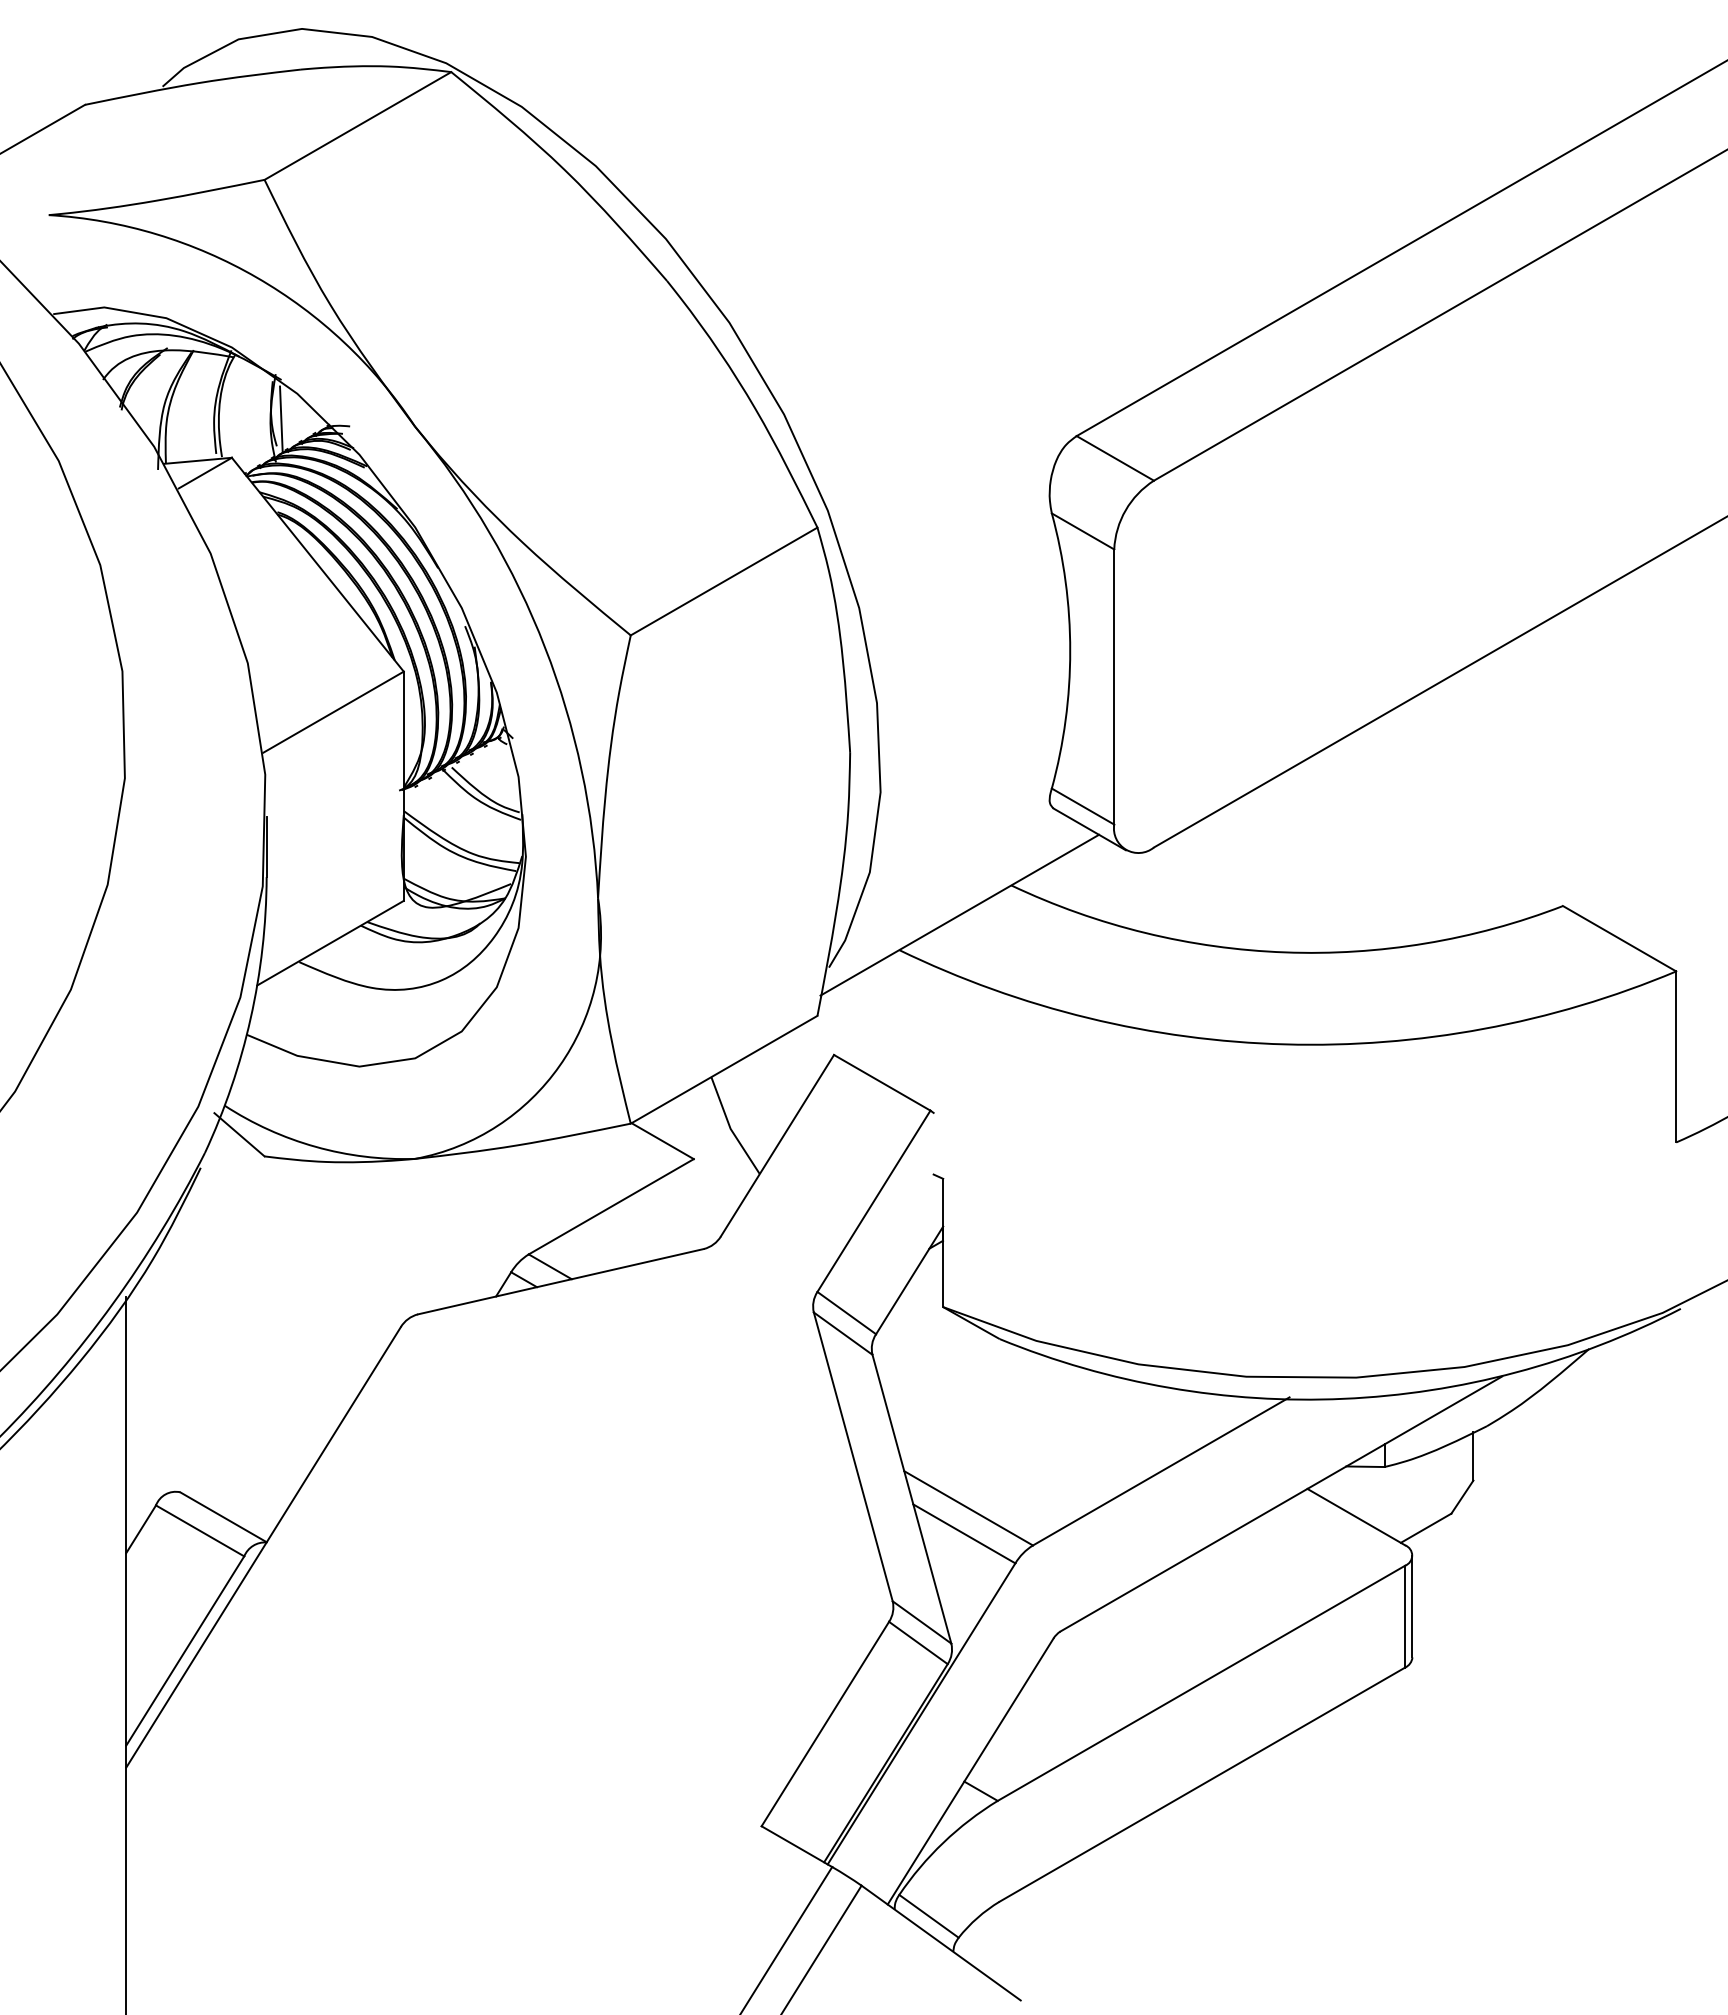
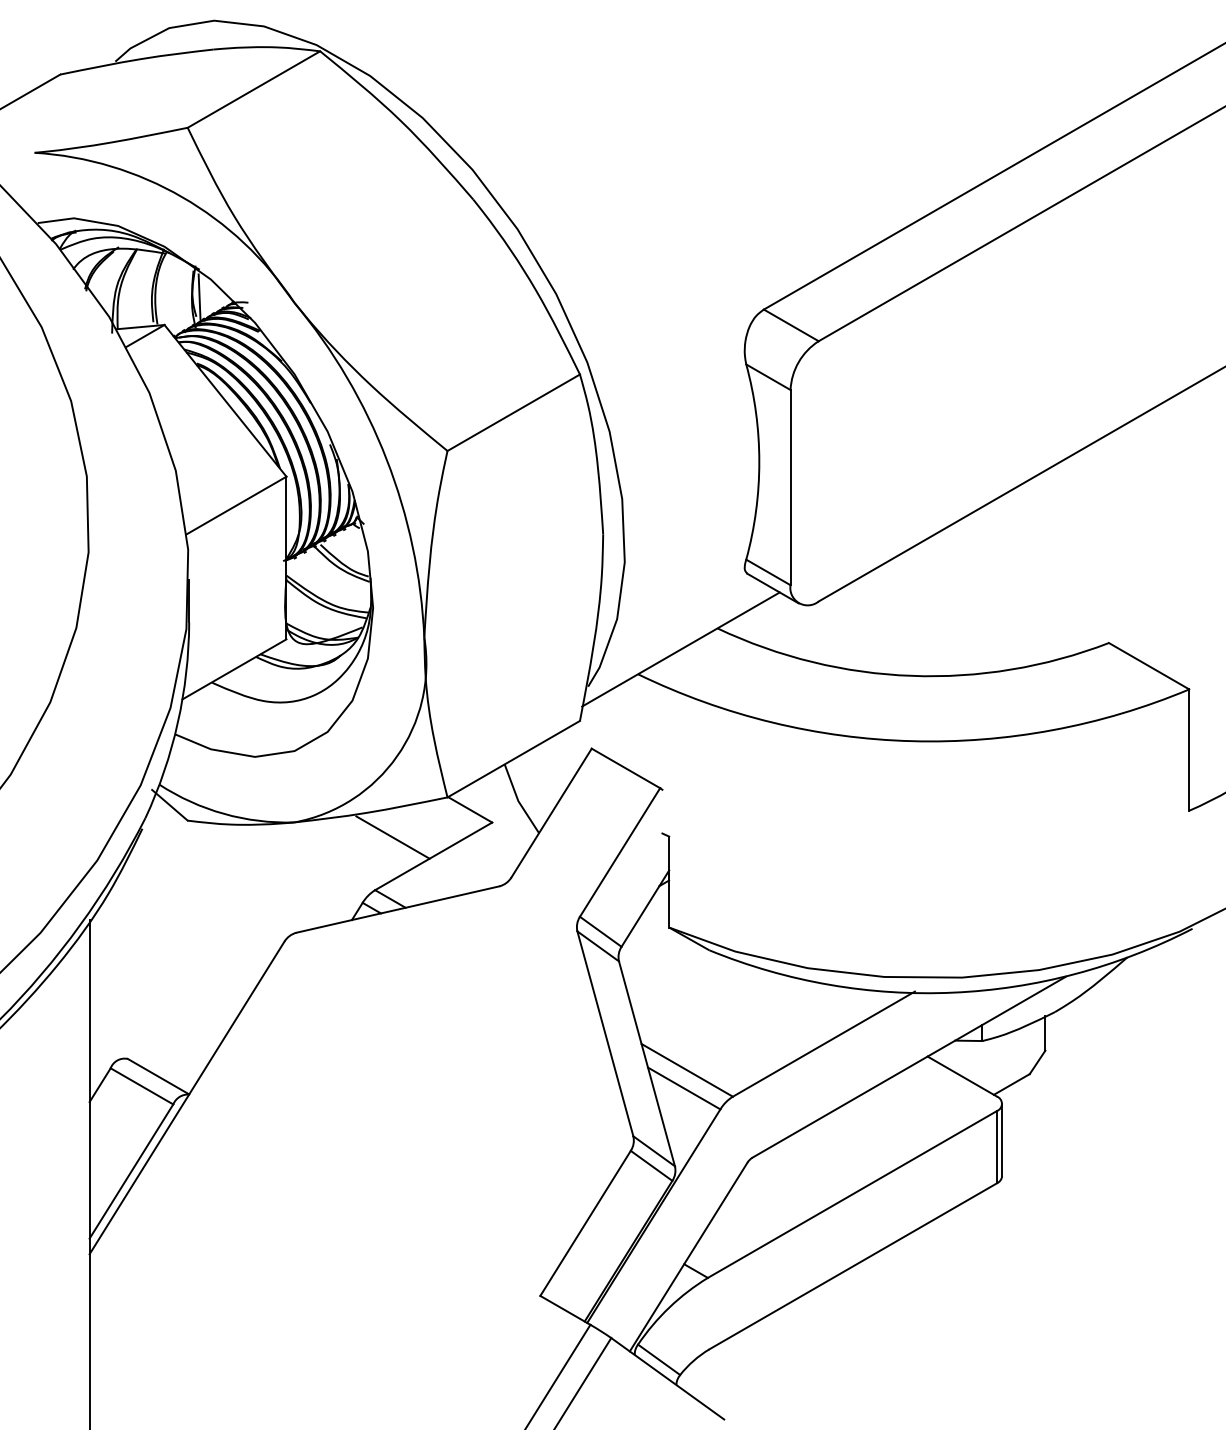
line: (553, 1180) -> (392, 837), added

